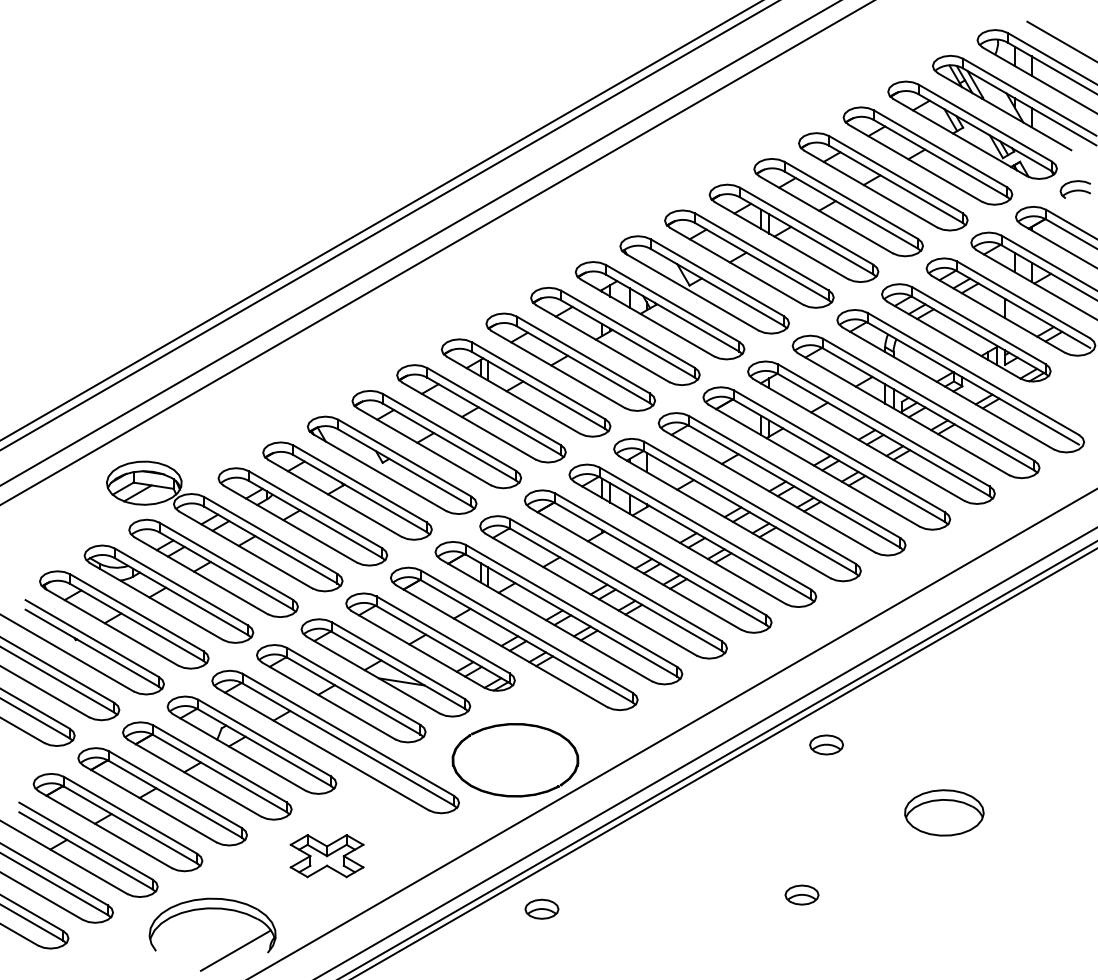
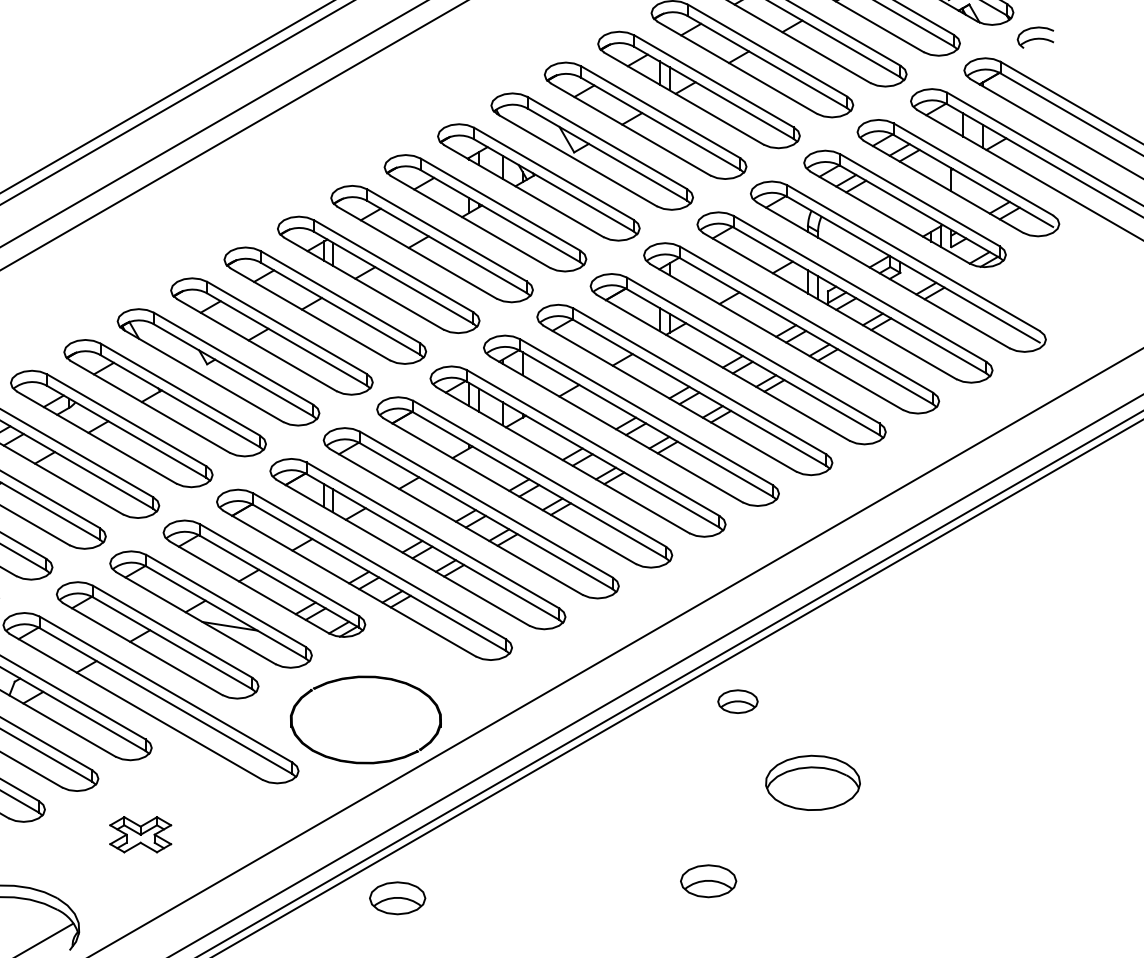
part: (944, 812) -> (813, 782), moved
part: (326, 856) -> (140, 835), size x0.7
part: (801, 894) -> (707, 880), size x1.4
part: (541, 908) -> (397, 897), size x1.4

